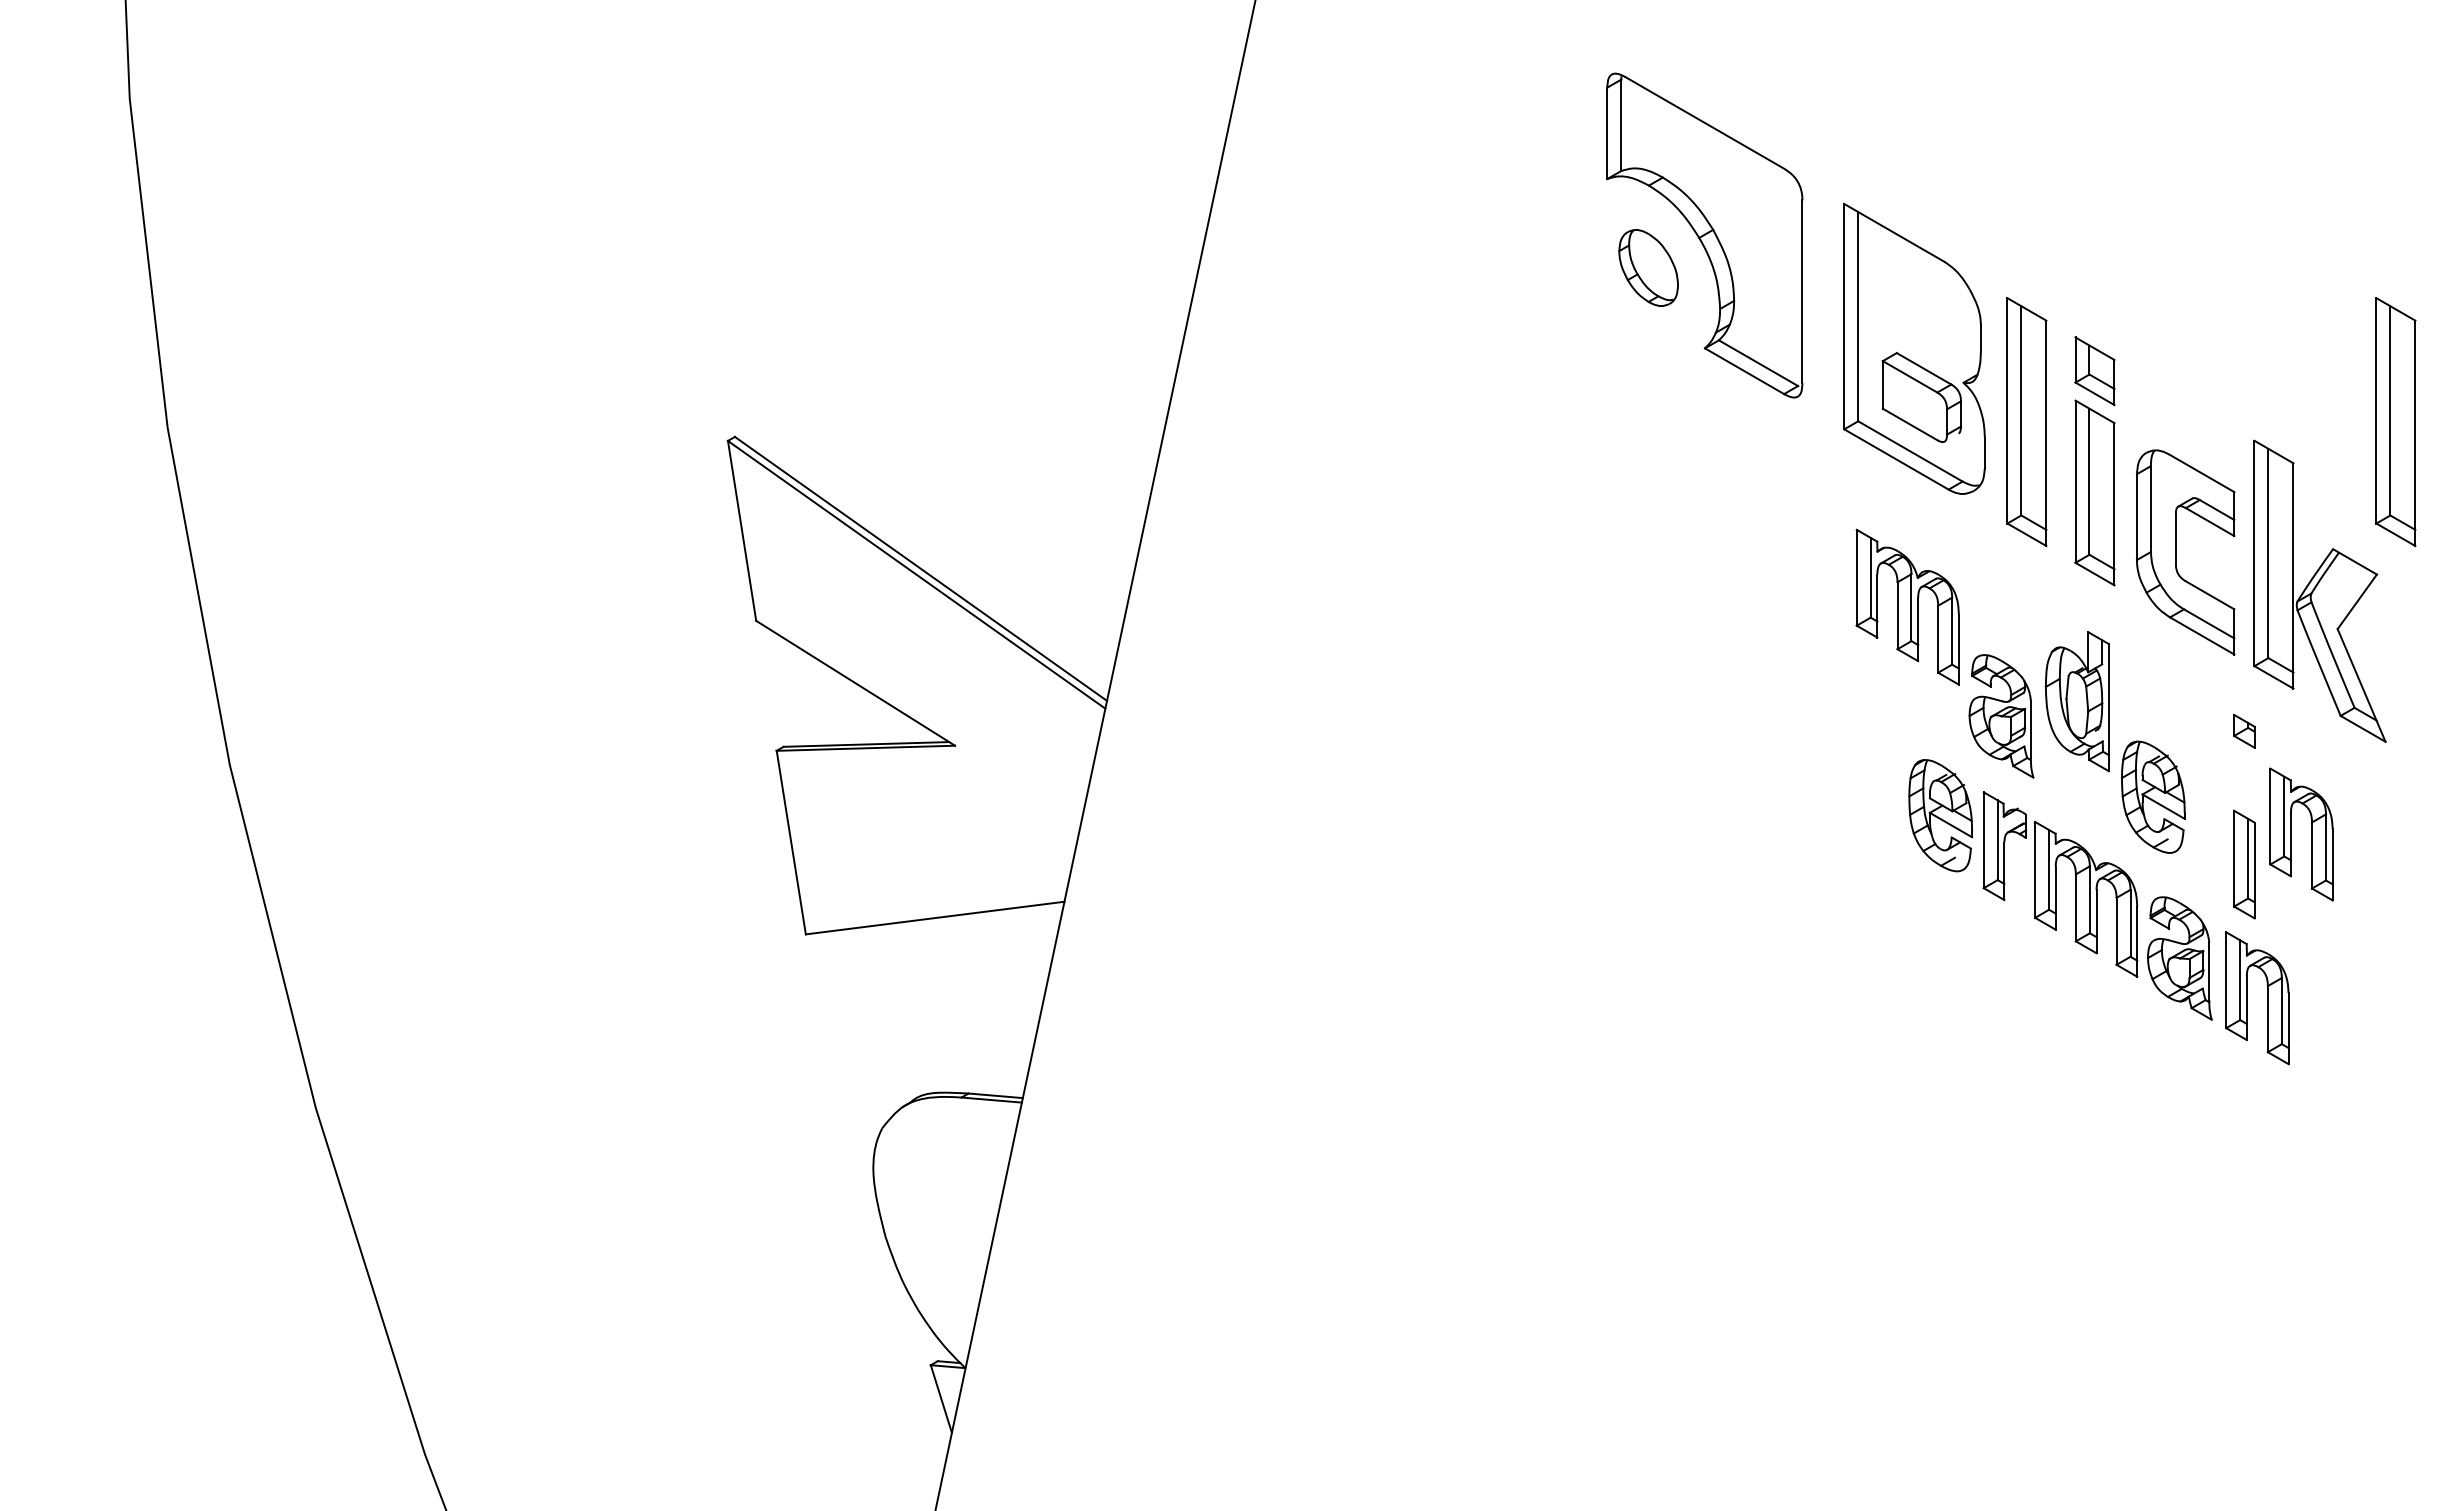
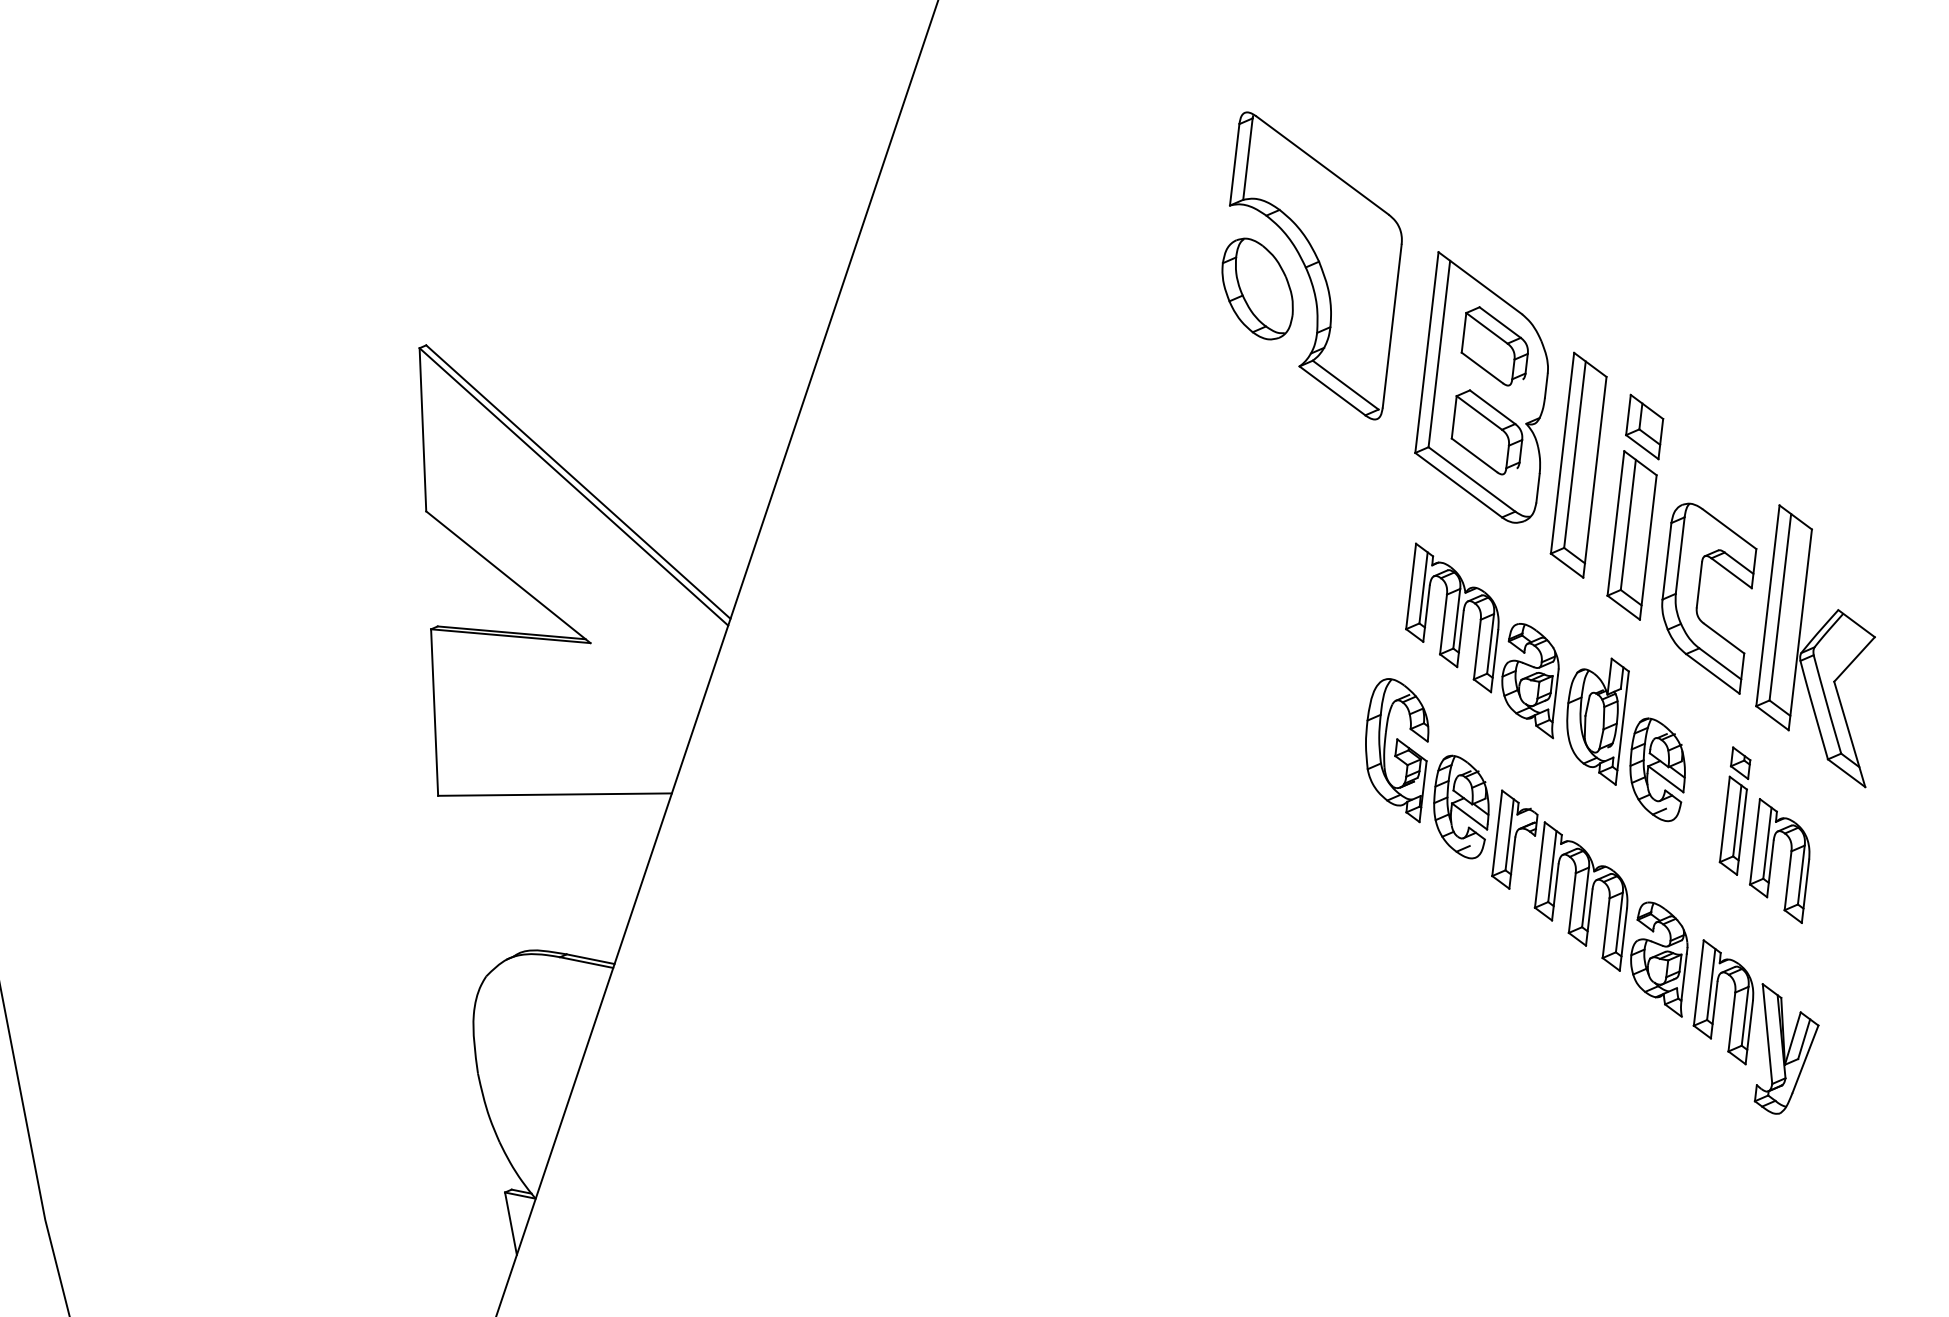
part: (1648, 267) -> (1257, 288), size x1.43
part: (1919, 300) -> (1495, 345), added
part: (2395, 422) -> (1907, 503), removed
part: (2001, 716) -> (1530, 680), moved
part: (1860, 760) -> (1395, 749), added
part: (2153, 796) -> (1657, 769), moved
part: (2244, 864) -> (1733, 825), moved
part: (2330, 1044) -> (1785, 1051), added

